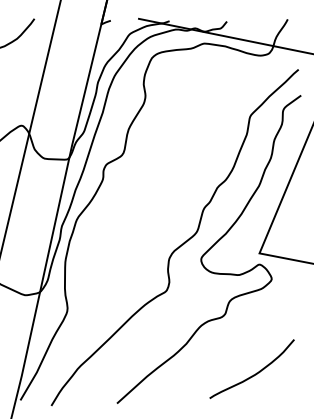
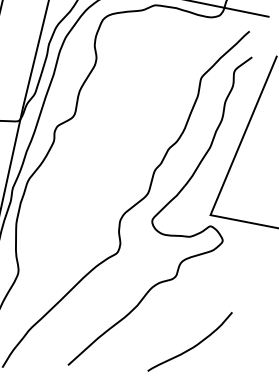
curve: (253, 374) -> (191, 347), moved

